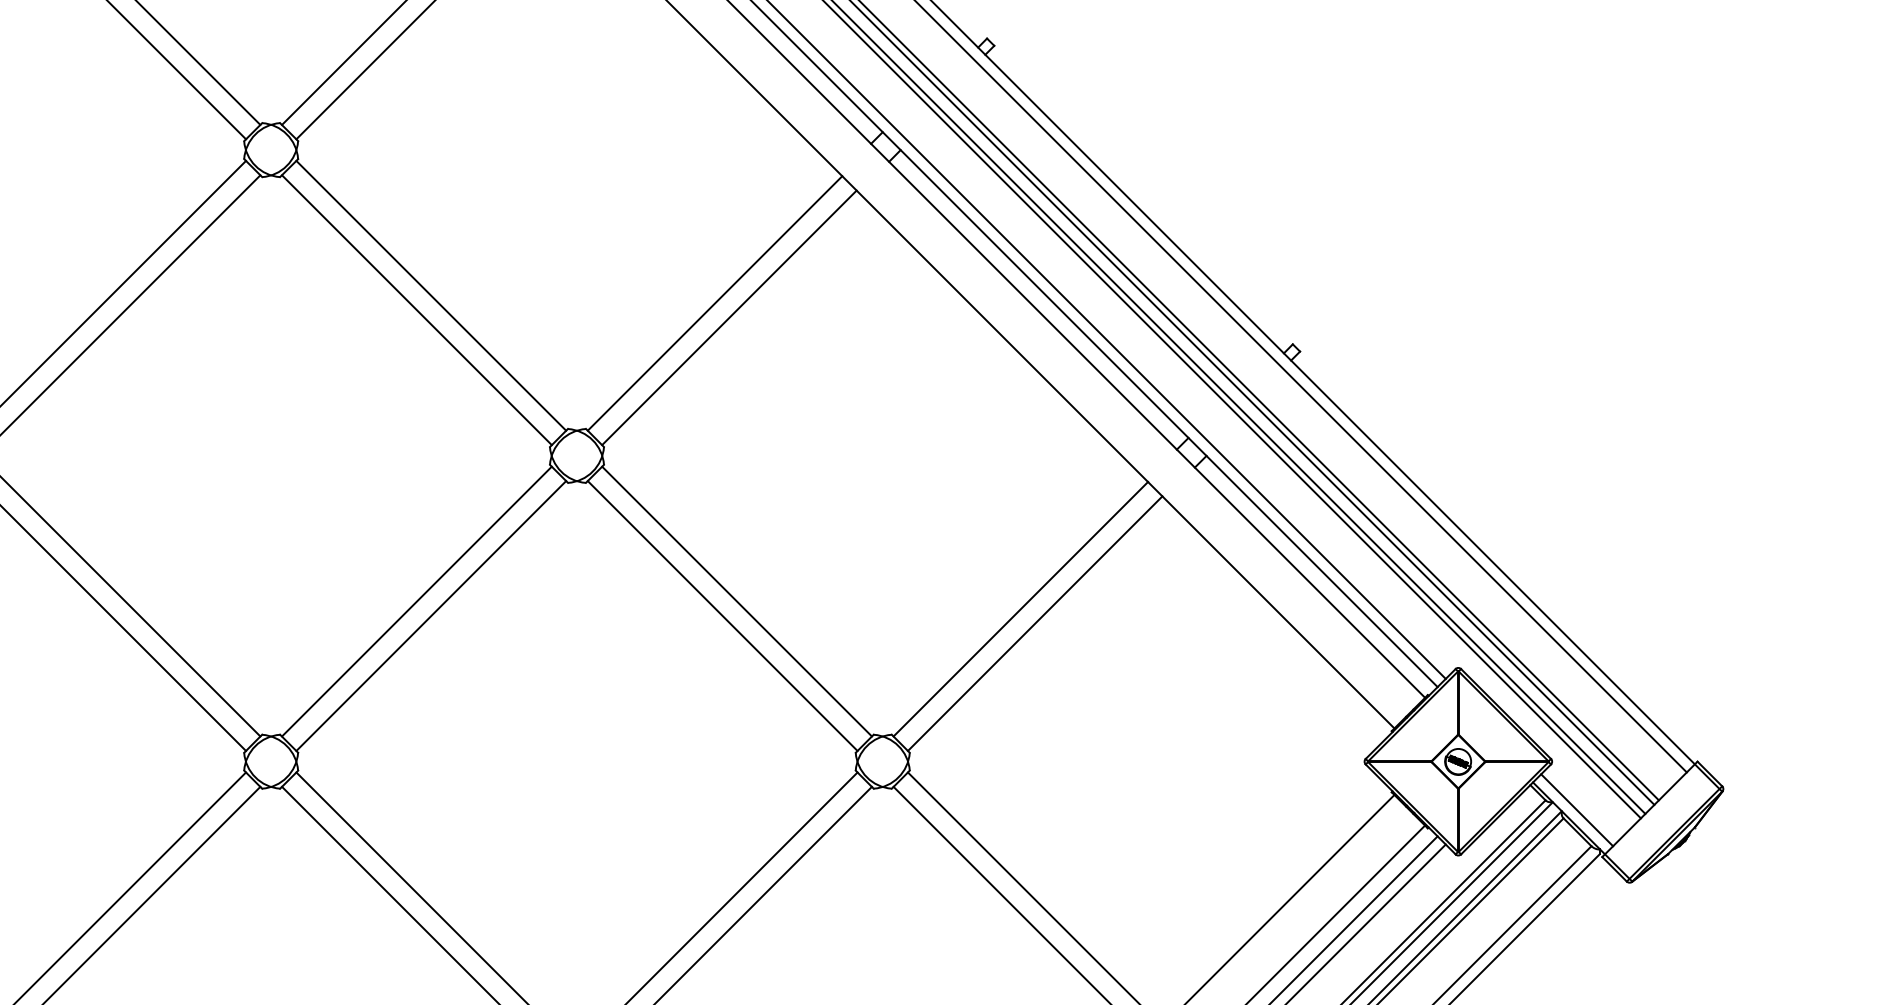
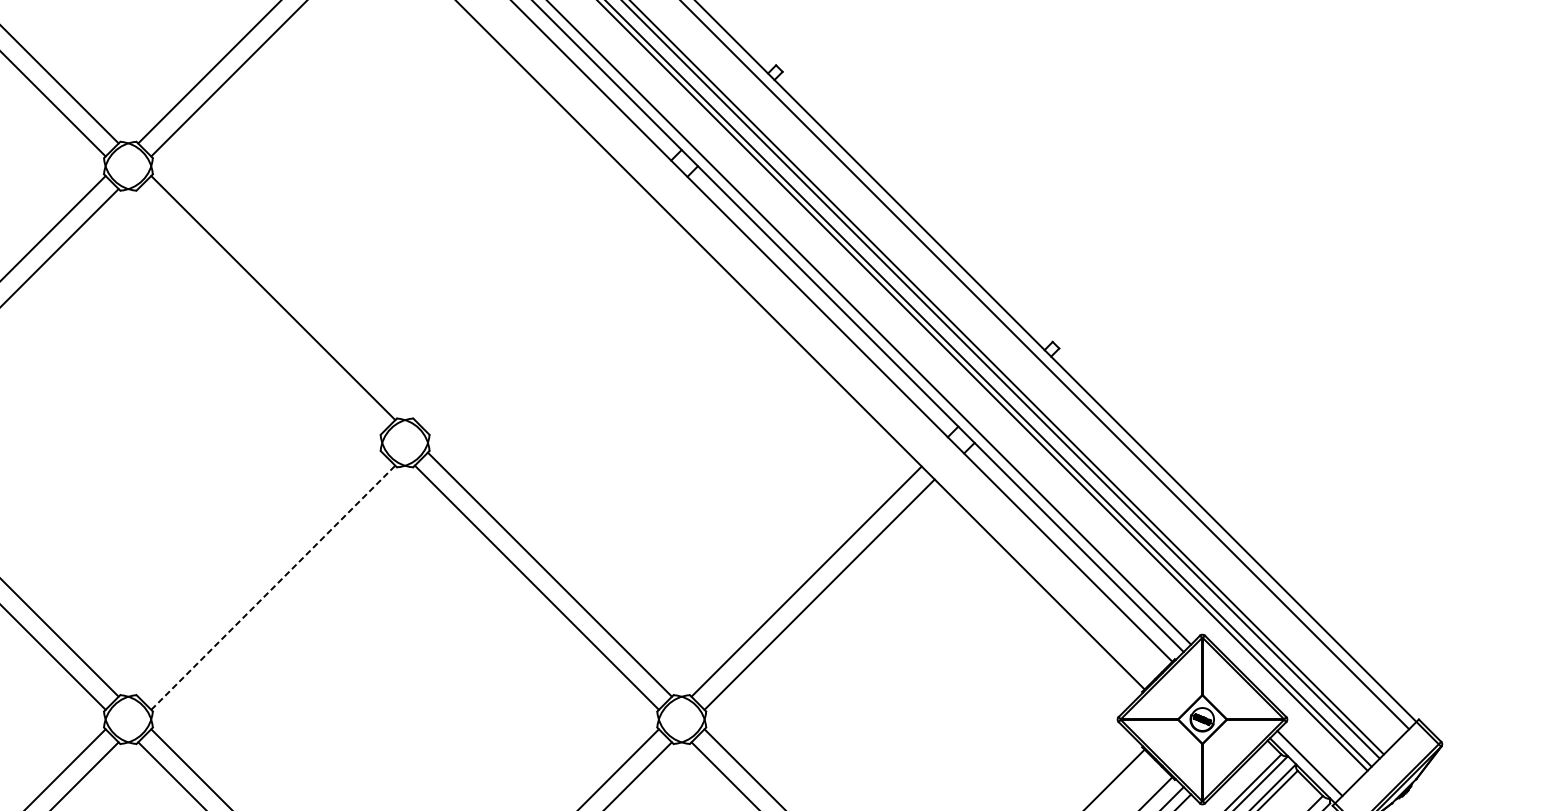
line: (714, 303) -> (529, 305), removed
line: (416, 310) -> (259, 311), removed
line: (729, 317) -> (543, 317), removed
line: (416, 601) -> (259, 574), removed
line: (431, 616) -> (273, 588), solid -> dashed

